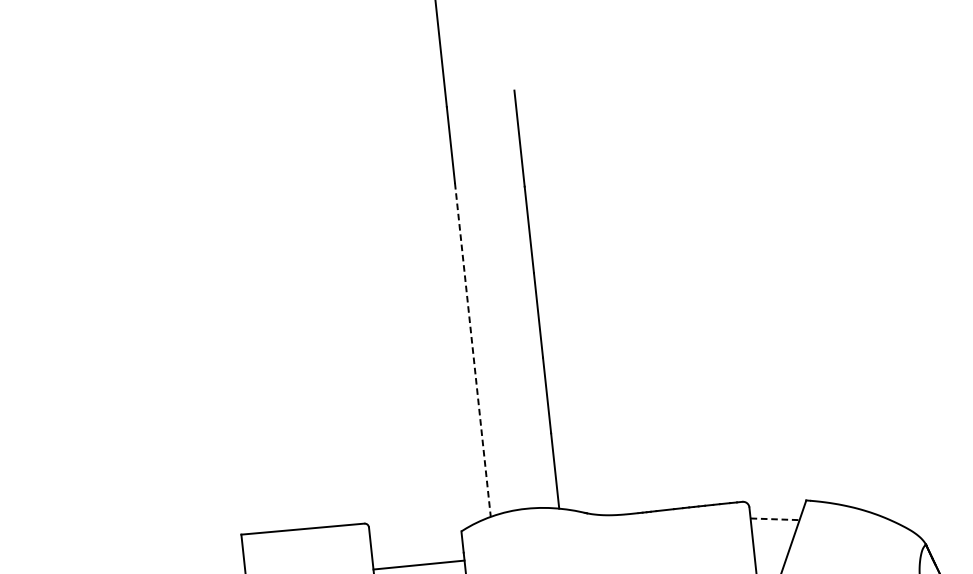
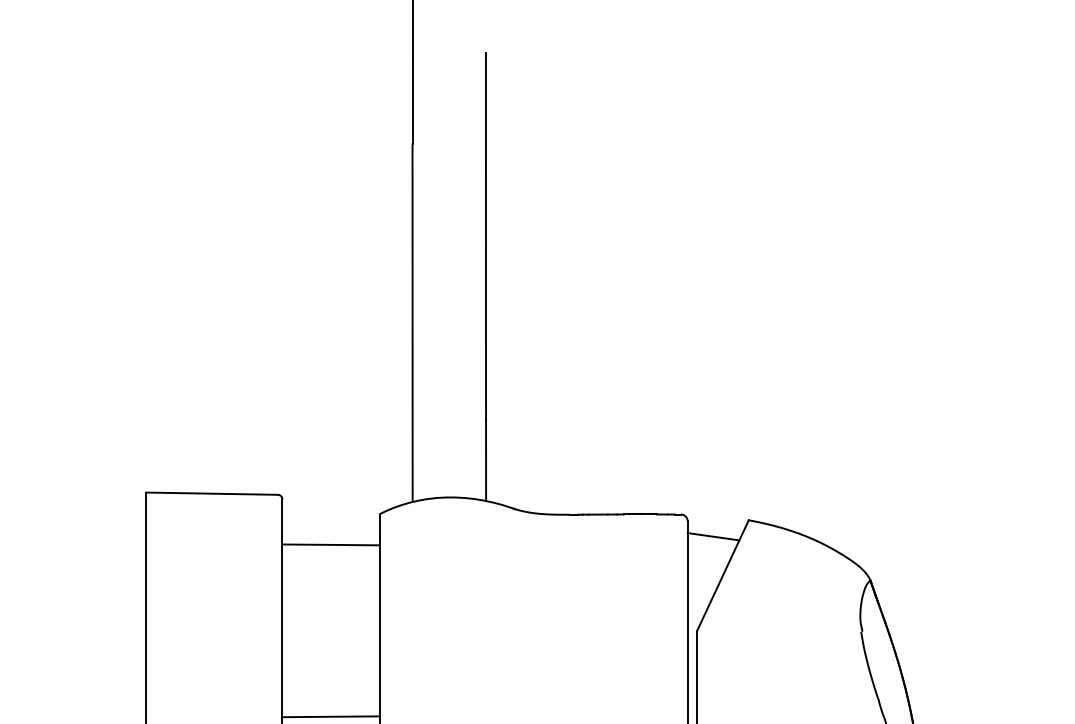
line: (472, 350) -> (412, 323), dashed -> solid
line: (775, 518) -> (714, 536), dashed -> solid

